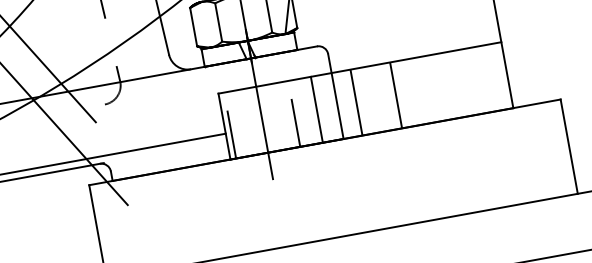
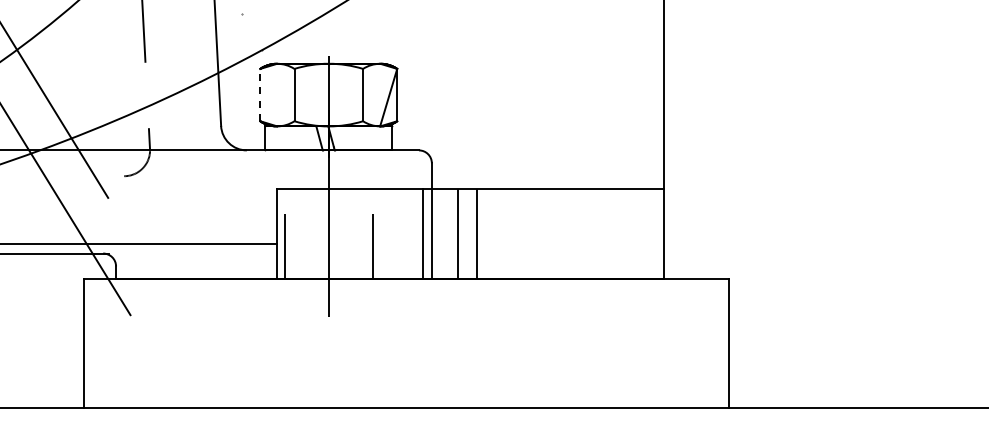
line: (193, 26) -> (260, 94), solid -> dashed
line: (395, 95) -> (476, 234), moved
line: (316, 109) -> (422, 234), moved

